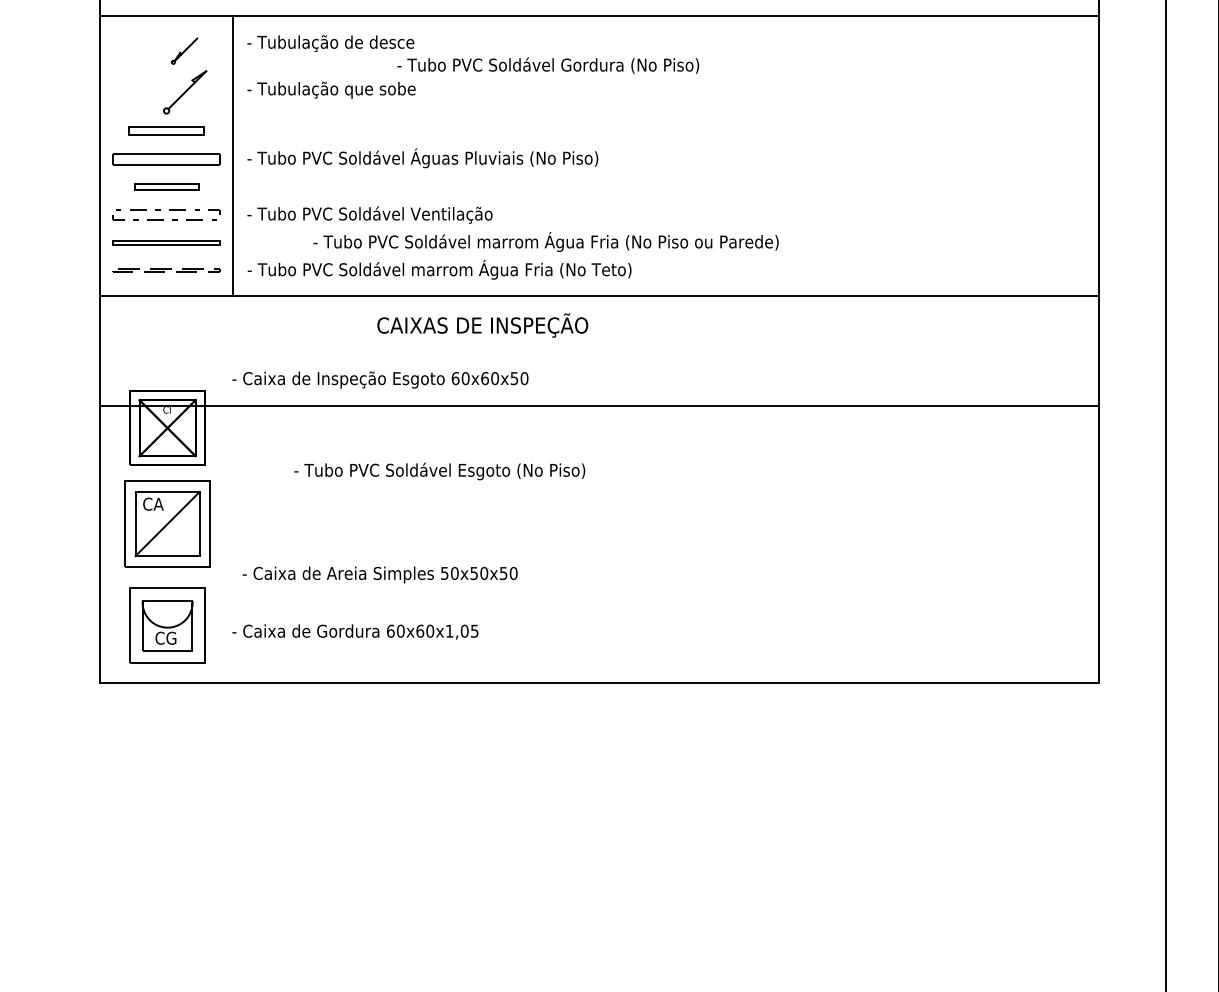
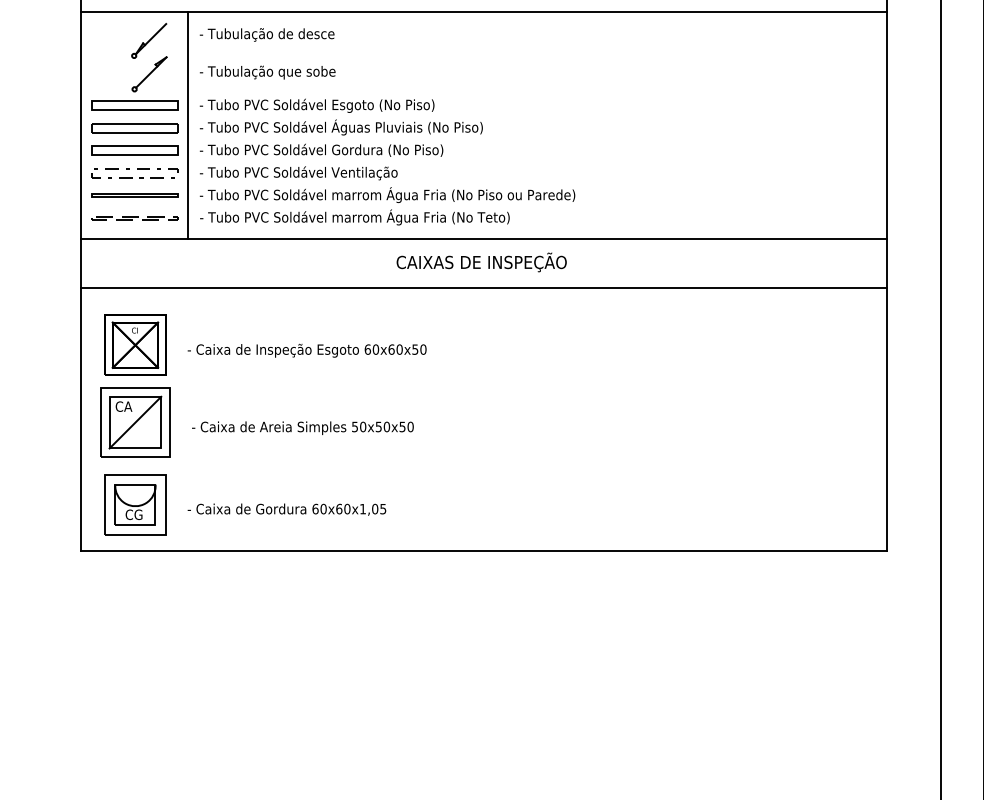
part: (184, 51) -> (149, 41), size x1.67
text: (548, 65) -> (321, 150), moved
part: (166, 131) -> (134, 105), size x1.43
part: (166, 186) -> (134, 150), size x1.67
text: (545, 241) -> (387, 194), moved
text: (482, 325) -> (481, 262), moved
text: (380, 379) -> (307, 350), moved
line: (599, 405) -> (483, 288), moved
text: (439, 471) -> (316, 105), moved
text: (379, 574) -> (302, 427), moved

